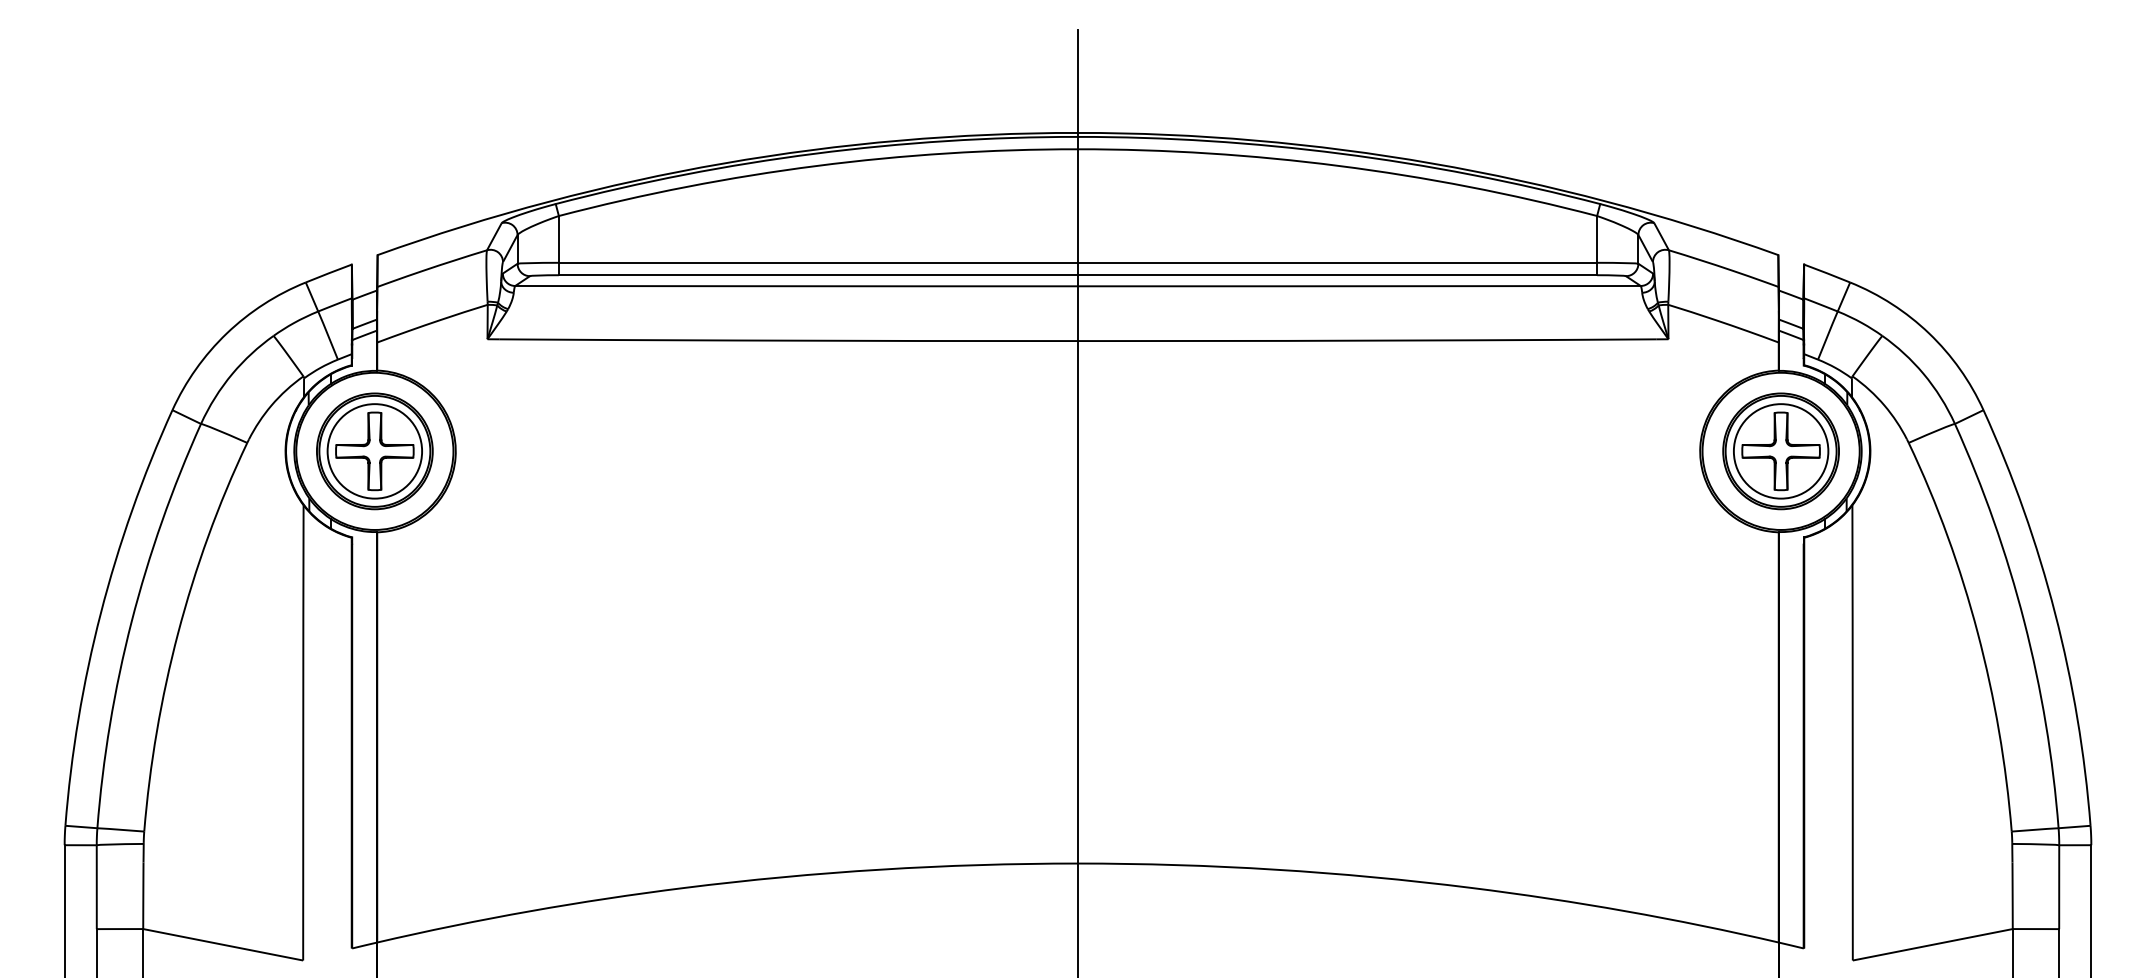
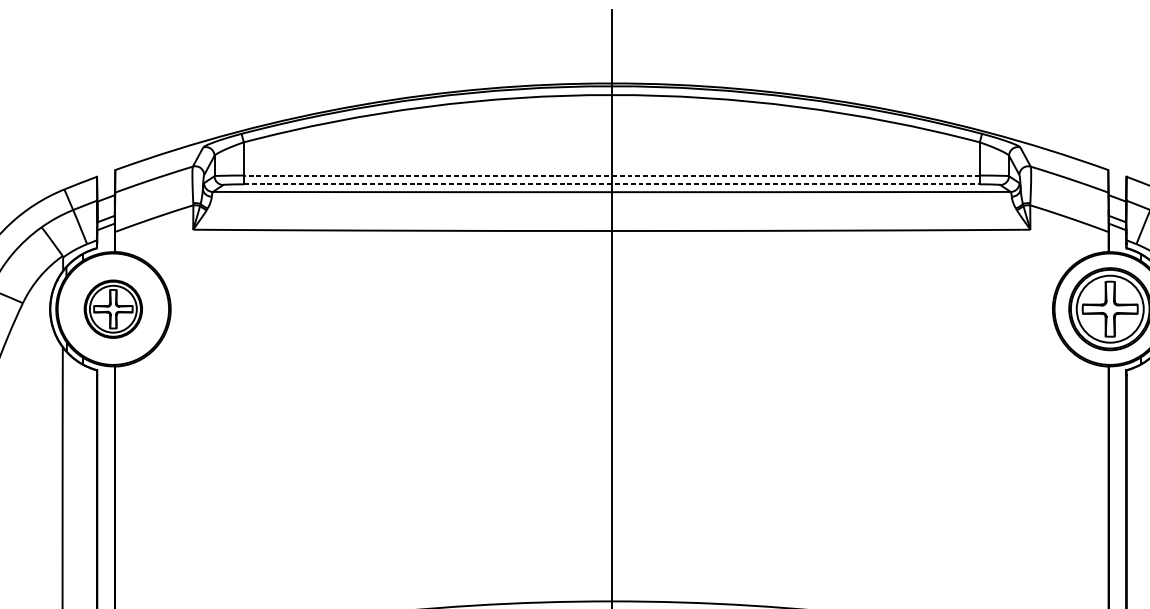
line: (1077, 262) -> (611, 175), solid -> dashed
line: (1078, 275) -> (612, 184), solid -> dashed
part: (374, 451) -> (113, 309), size x0.7

